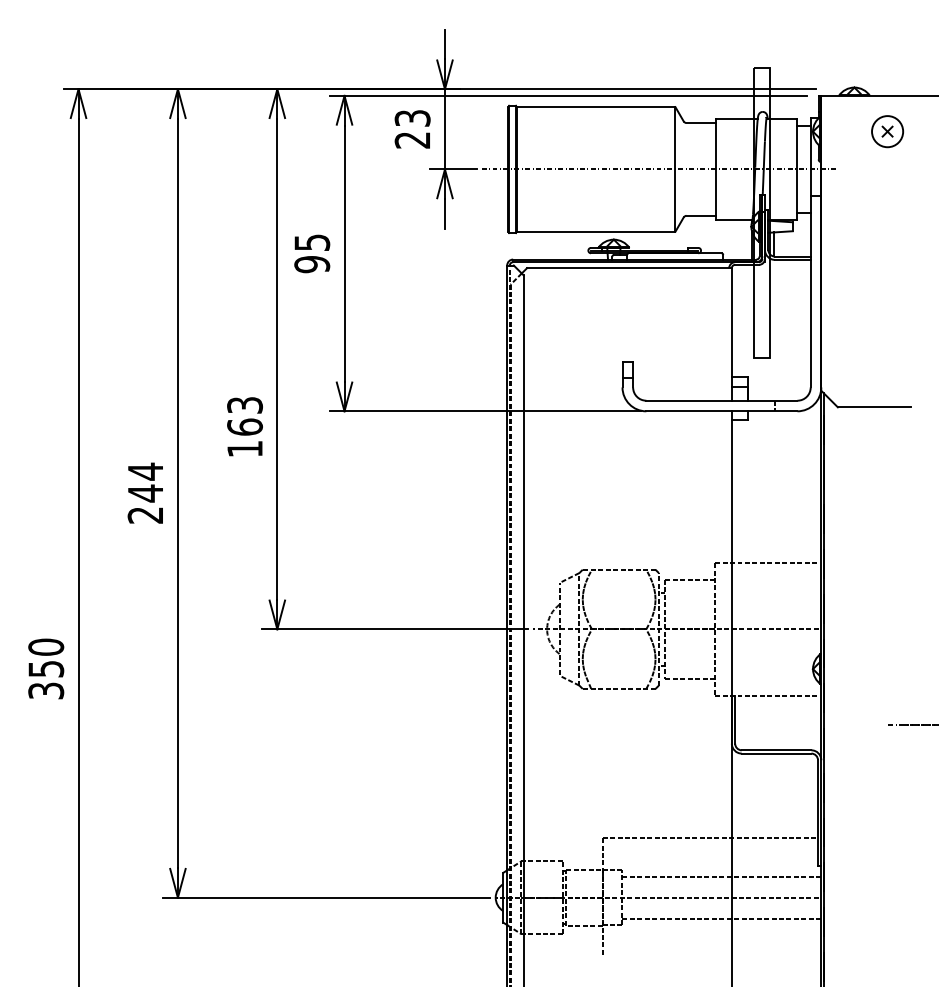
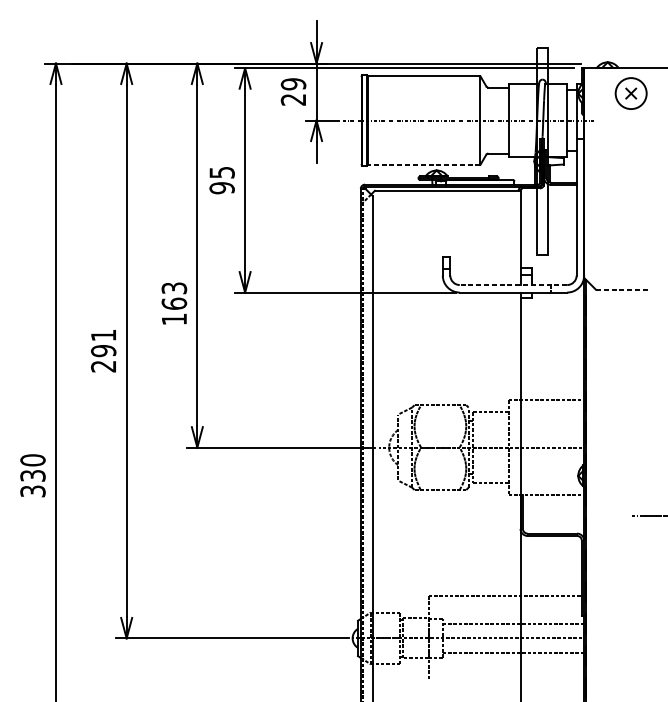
text: (412, 118) -> (293, 84), 23 -> 29
part: (887, 131) -> (631, 93), size x1.4
line: (595, 231) -> (423, 164), solid -> dashed
line: (721, 400) -> (513, 284), solid -> dashed
line: (873, 407) -> (621, 289), solid -> dashed
text: (145, 482) -> (103, 343), 244 -> 291
text: (45, 668) -> (32, 475), 350 -> 330

